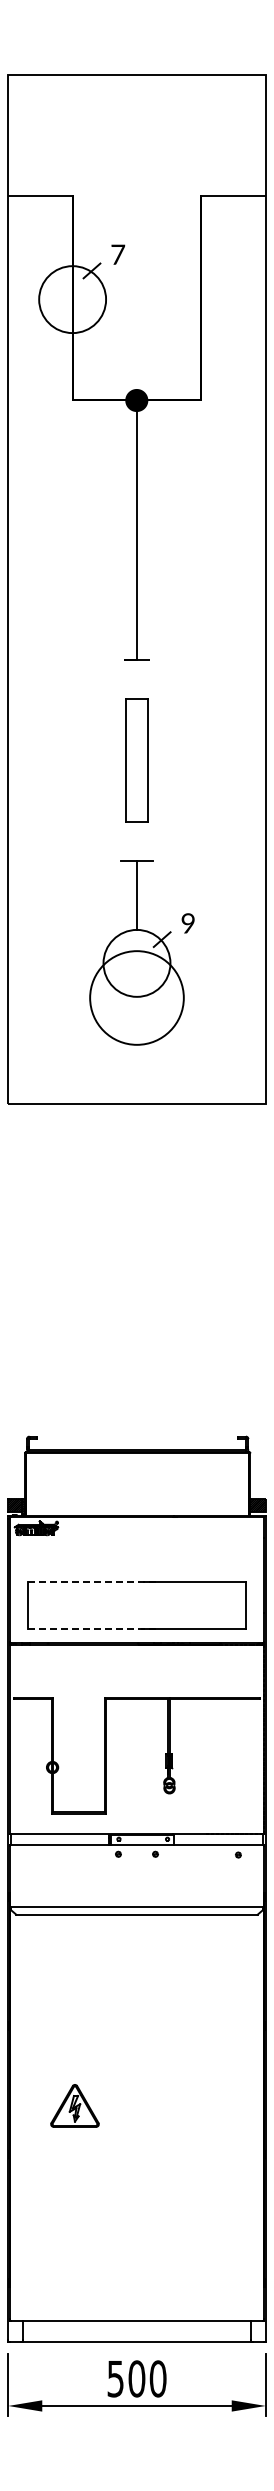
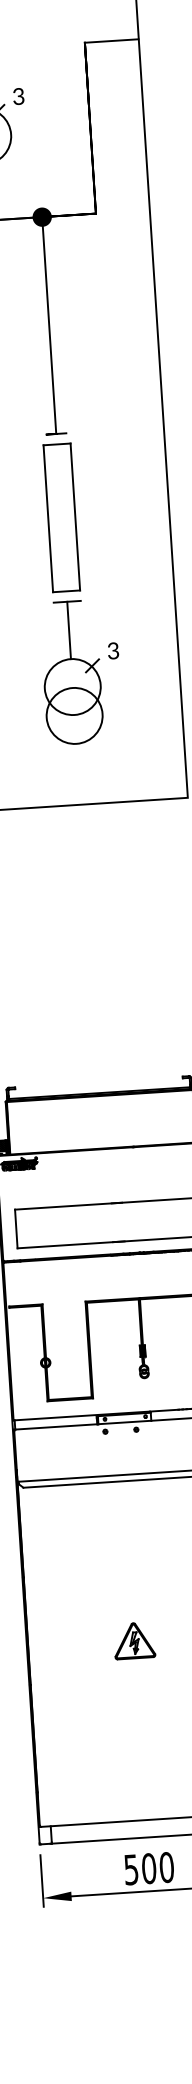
text: (118, 254) -> (19, 96), 7 -> 3
part: (136, 760) -> (61, 517), size x1.43
text: (187, 923) -> (112, 651), 9 -> 3
circle: (136, 997) -> (74, 715), size x0.71
line: (91, 1582) -> (68, 1206), dashed -> solid
line: (92, 1628) -> (71, 1244), dashed -> solid
part: (74, 2105) -> (134, 1640), moved

